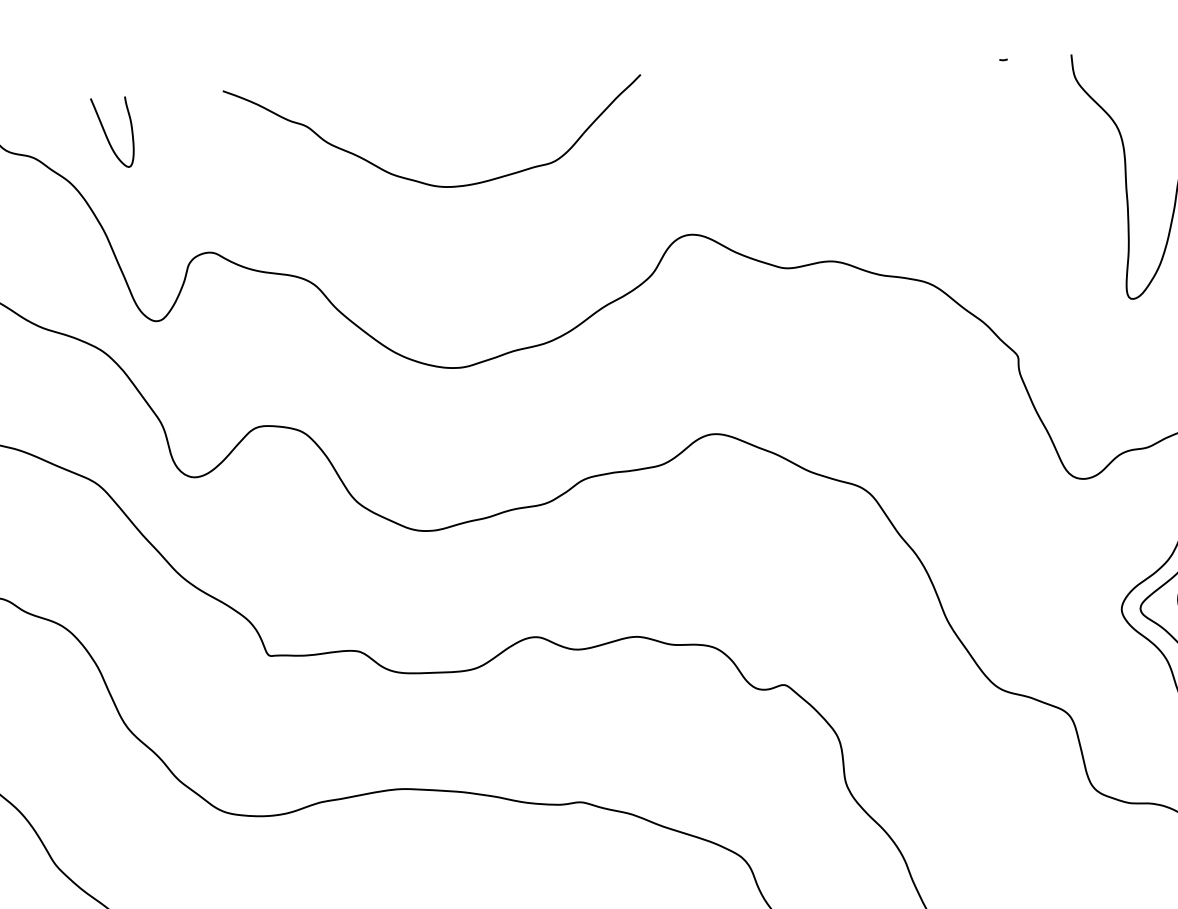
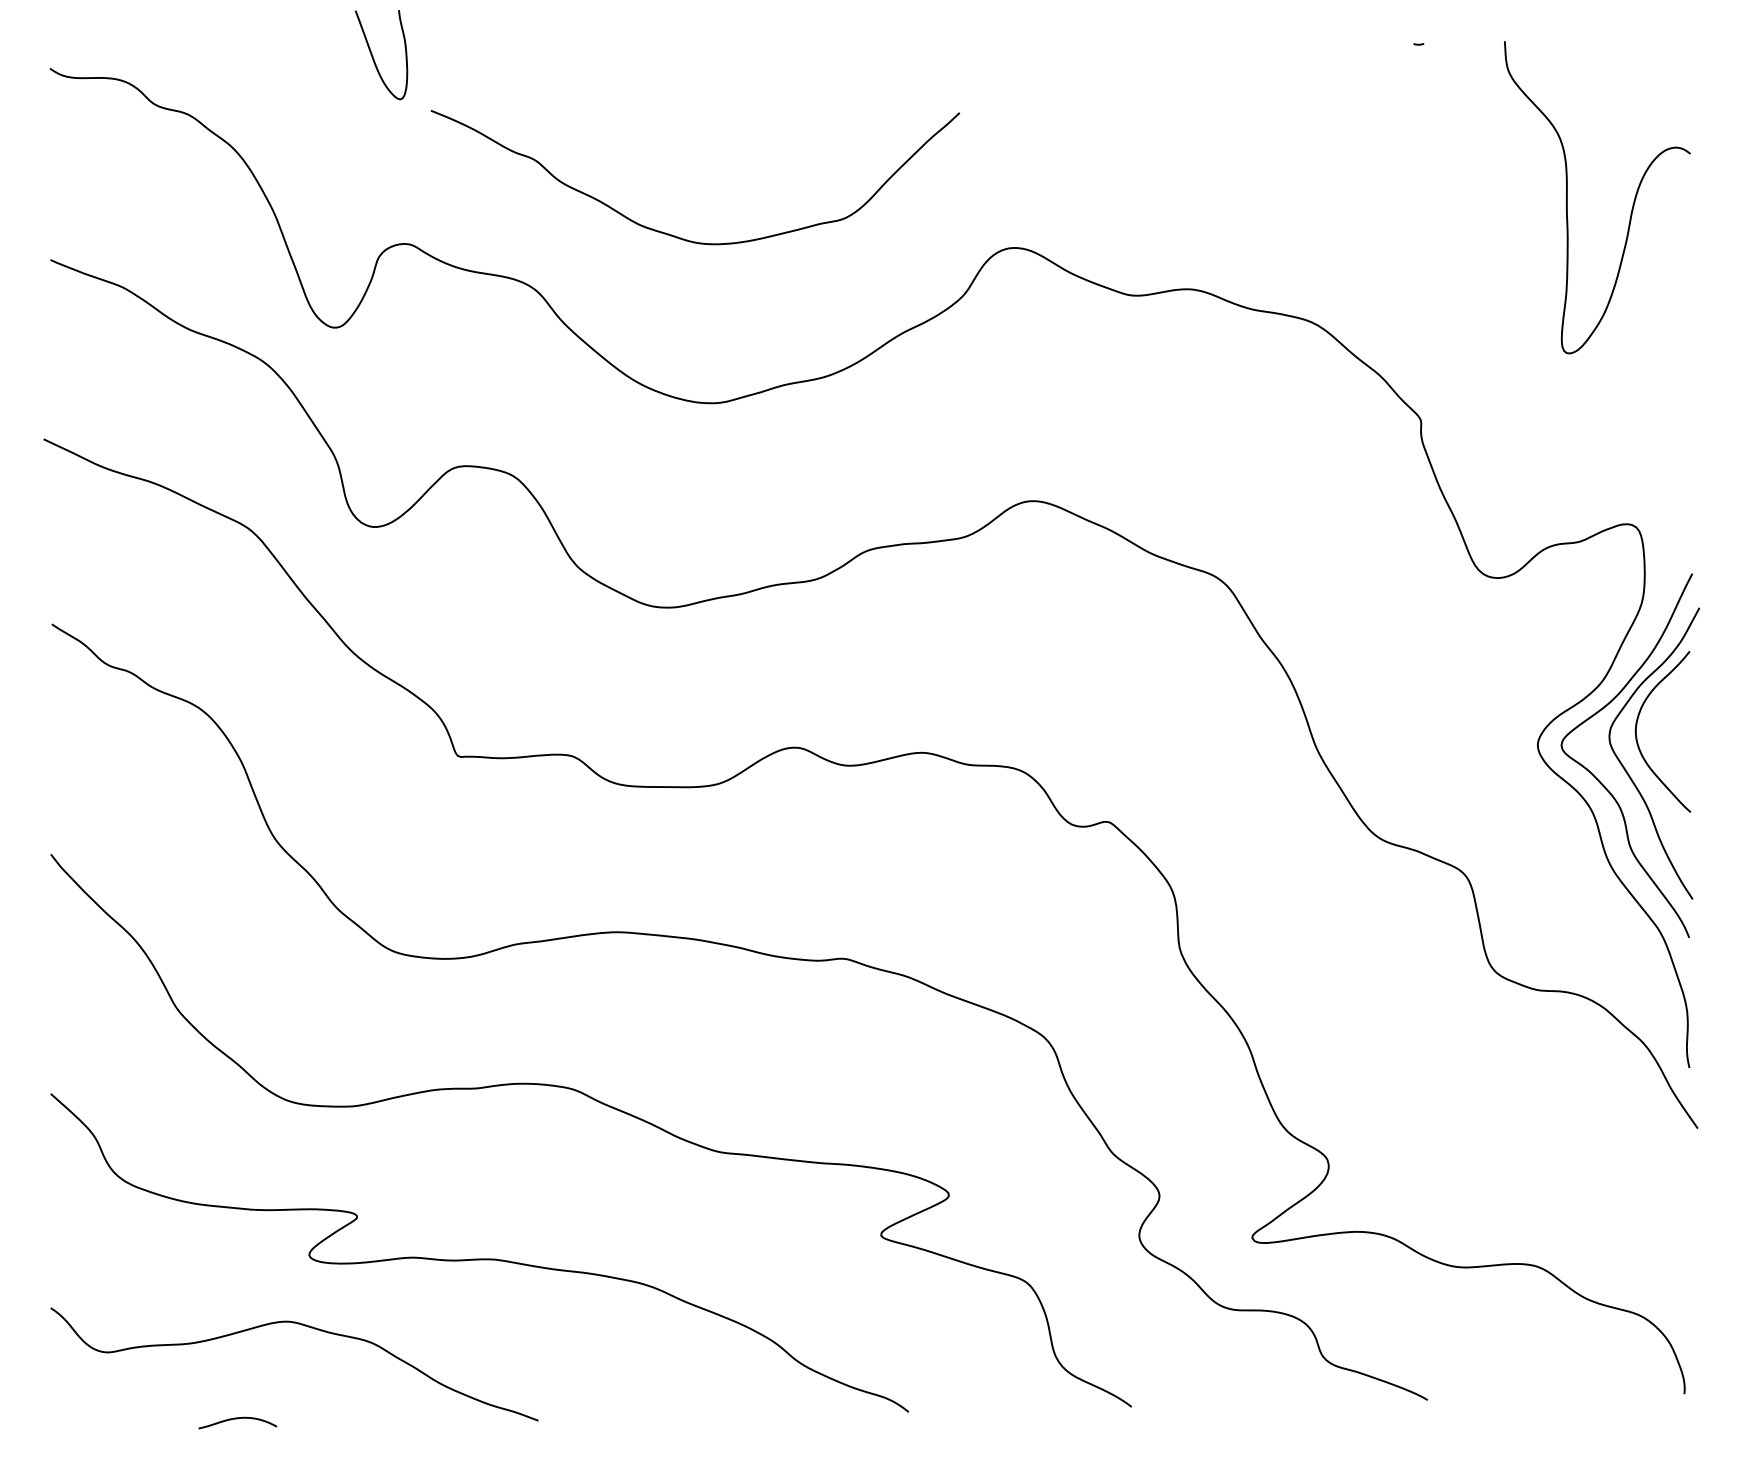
curve: (106, 134) -> (373, 56), moved
curve: (420, 181) -> (675, 235), moved

